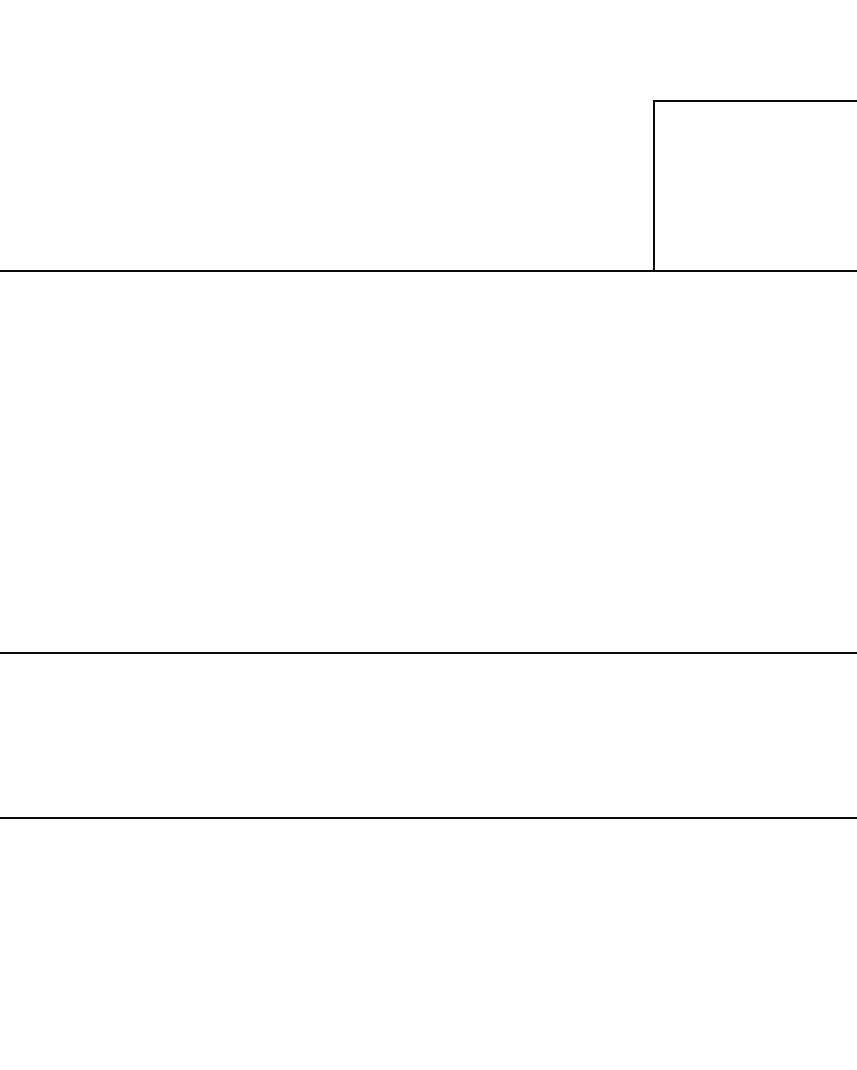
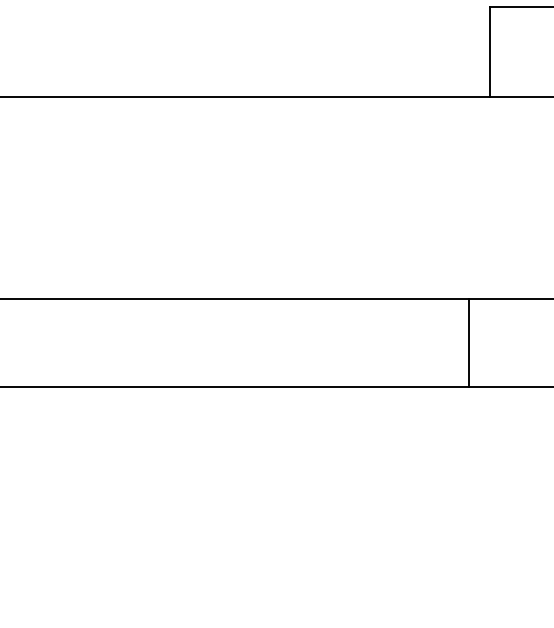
line: (614, 734) -> (469, 342), added

